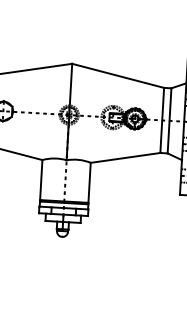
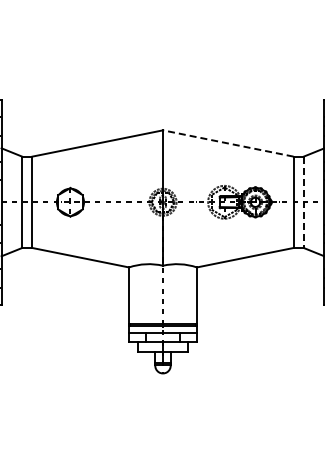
line: (118, 75) -> (228, 143), solid -> dashed
line: (169, 120) -> (303, 202), solid -> dashed

